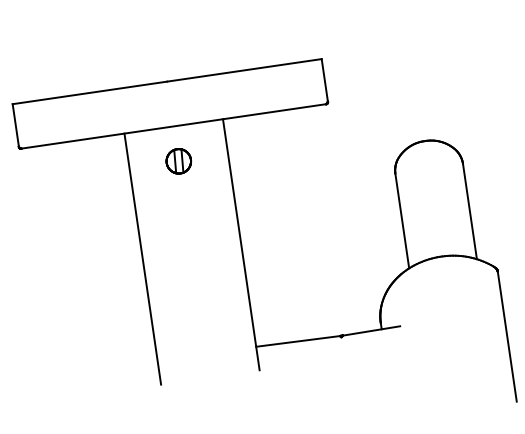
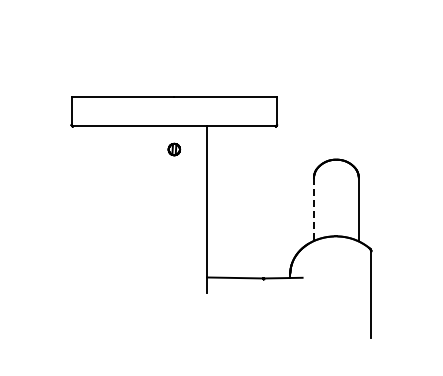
part: (179, 161) -> (174, 149), size x0.7
line: (401, 222) -> (313, 210), solid -> dashed
line: (142, 258) -> (141, 209), removed

